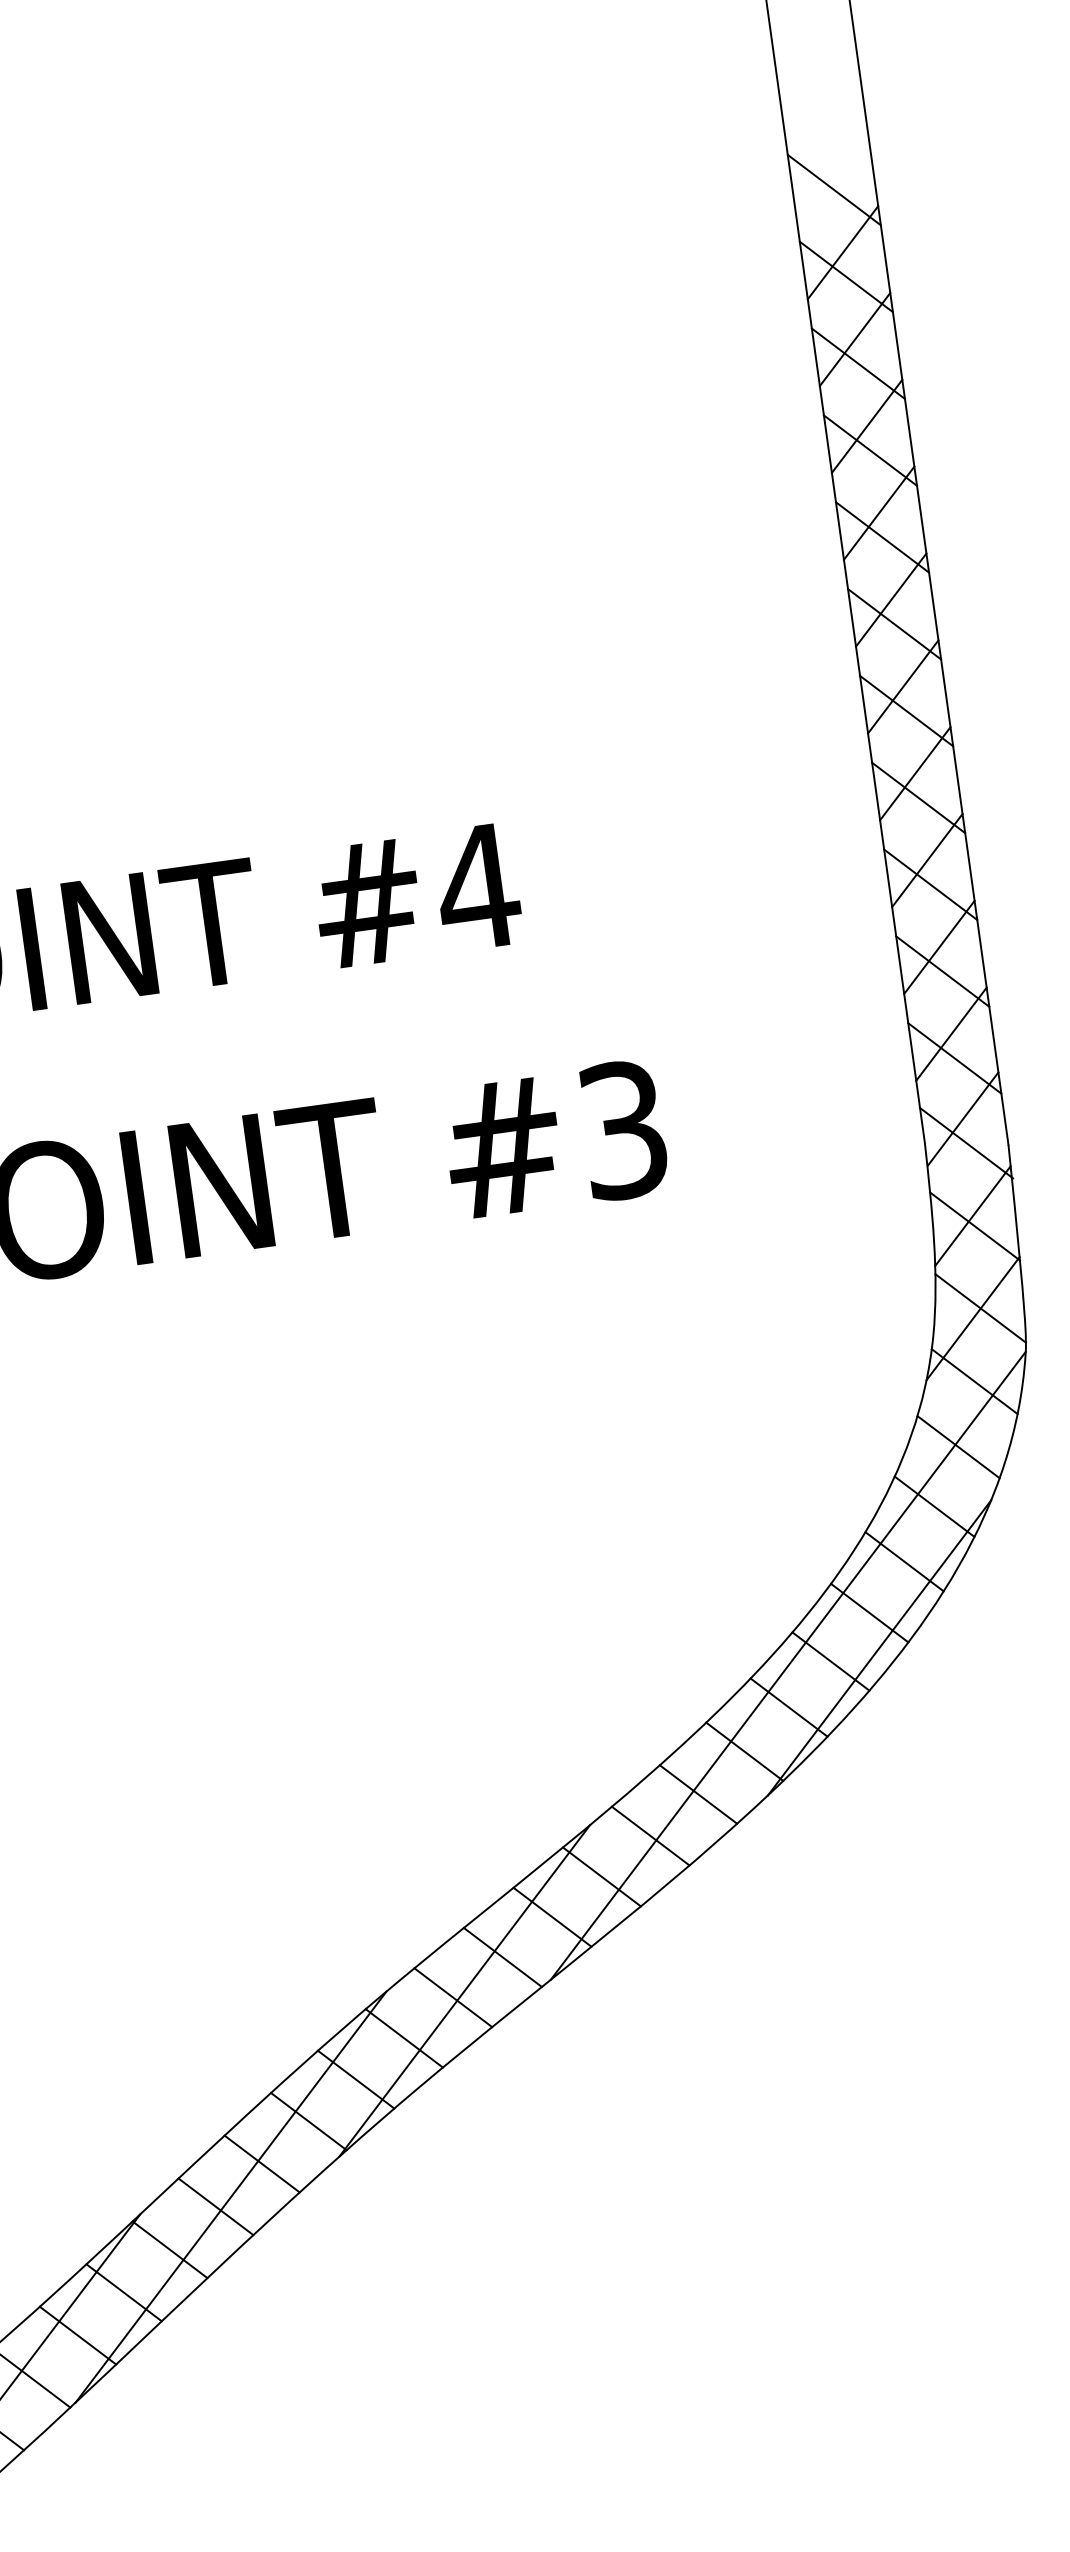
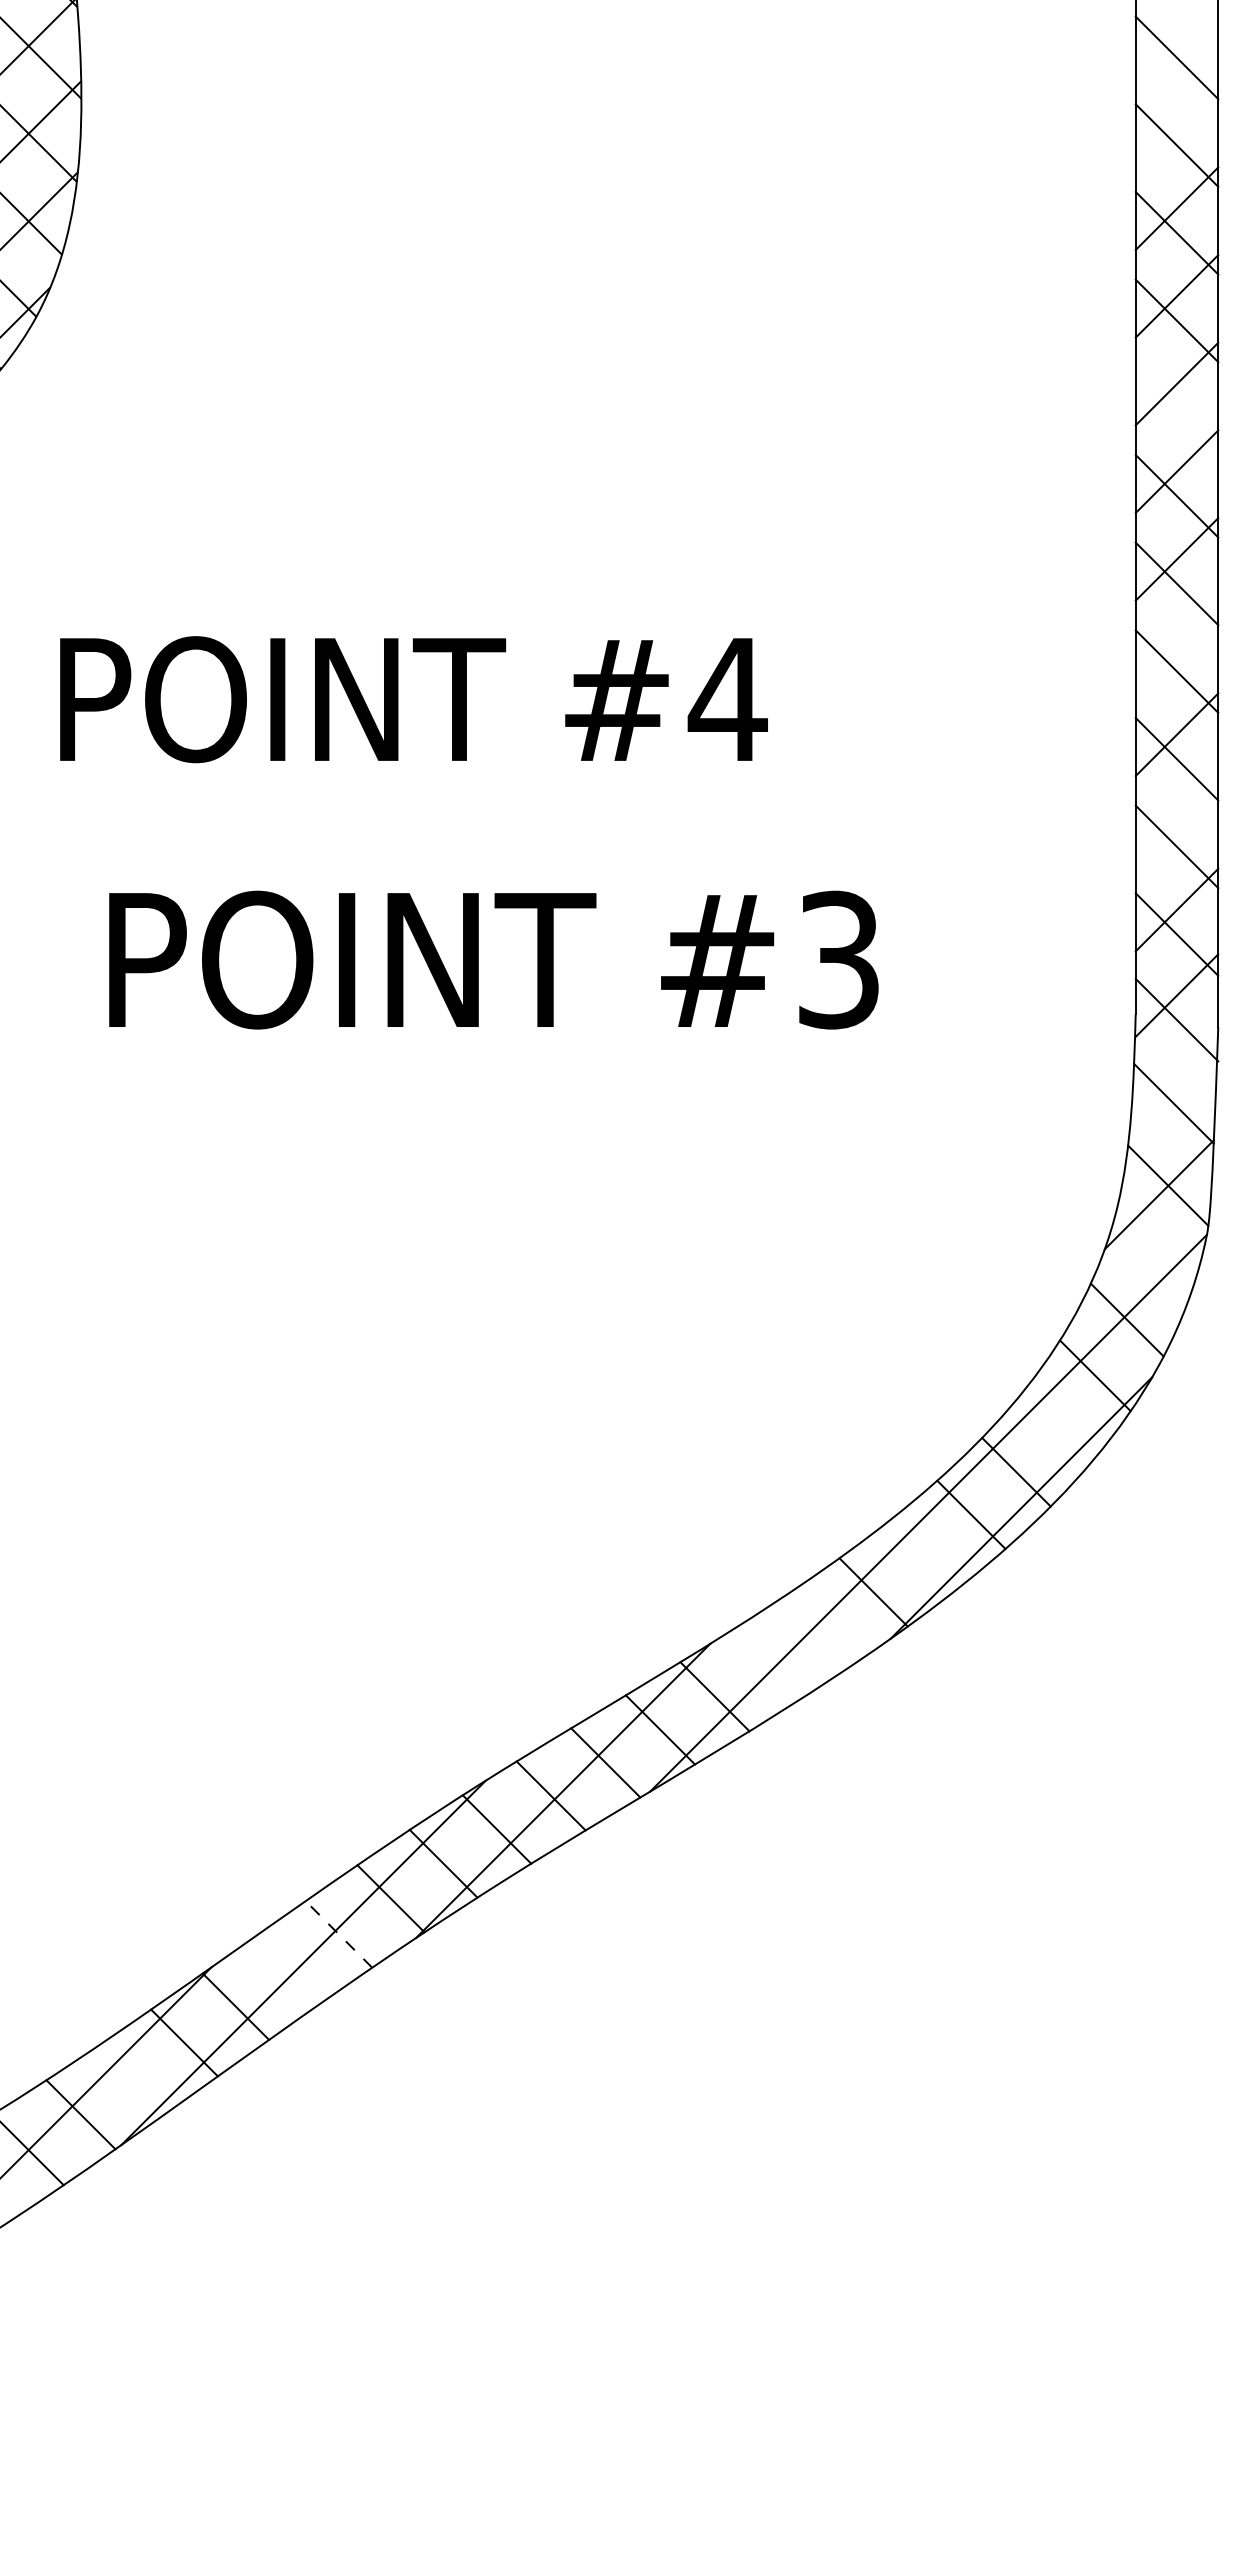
line: (842, 252) -> (1176, 120), removed
line: (882, 537) -> (1176, 408), removed
line: (914, 773) -> (1176, 646), removed
line: (938, 947) -> (1176, 822), removed
line: (973, 1215) -> (1173, 1092), removed
line: (974, 1381) -> (1152, 1257), removed
line: (903, 1561) -> (1057, 1425), removed
line: (788, 1707) -> (923, 1554), removed
line: (698, 1794) -> (821, 1628), removed
line: (650, 1835) -> (768, 1662), removed
line: (261, 2164) -> (338, 1934), solid -> dashed
line: (216, 2206) -> (287, 1970), removed
line: (77, 2335) -> (132, 2078), removed

